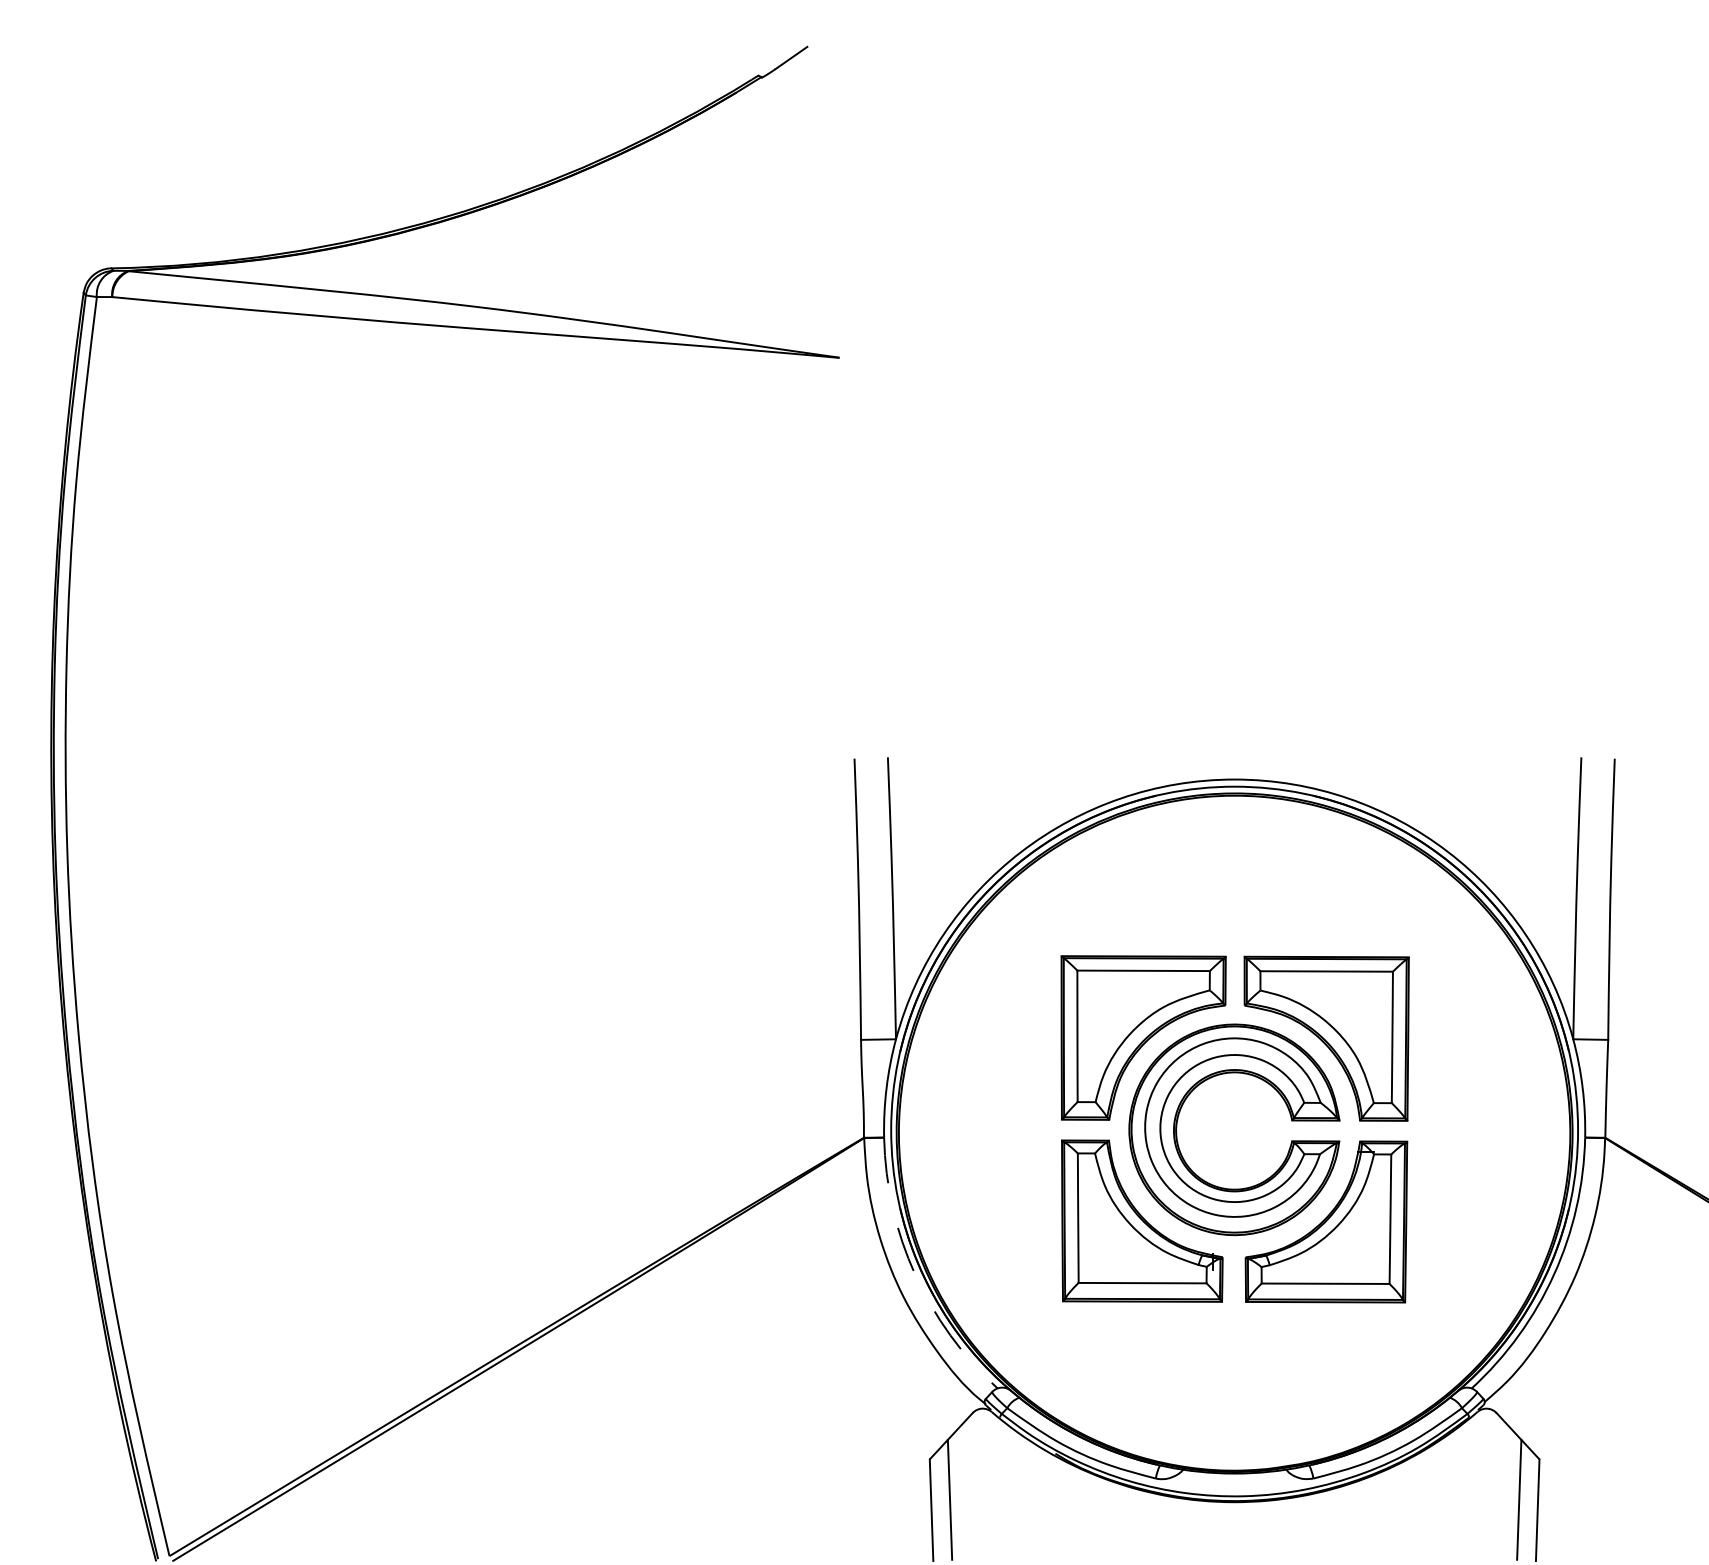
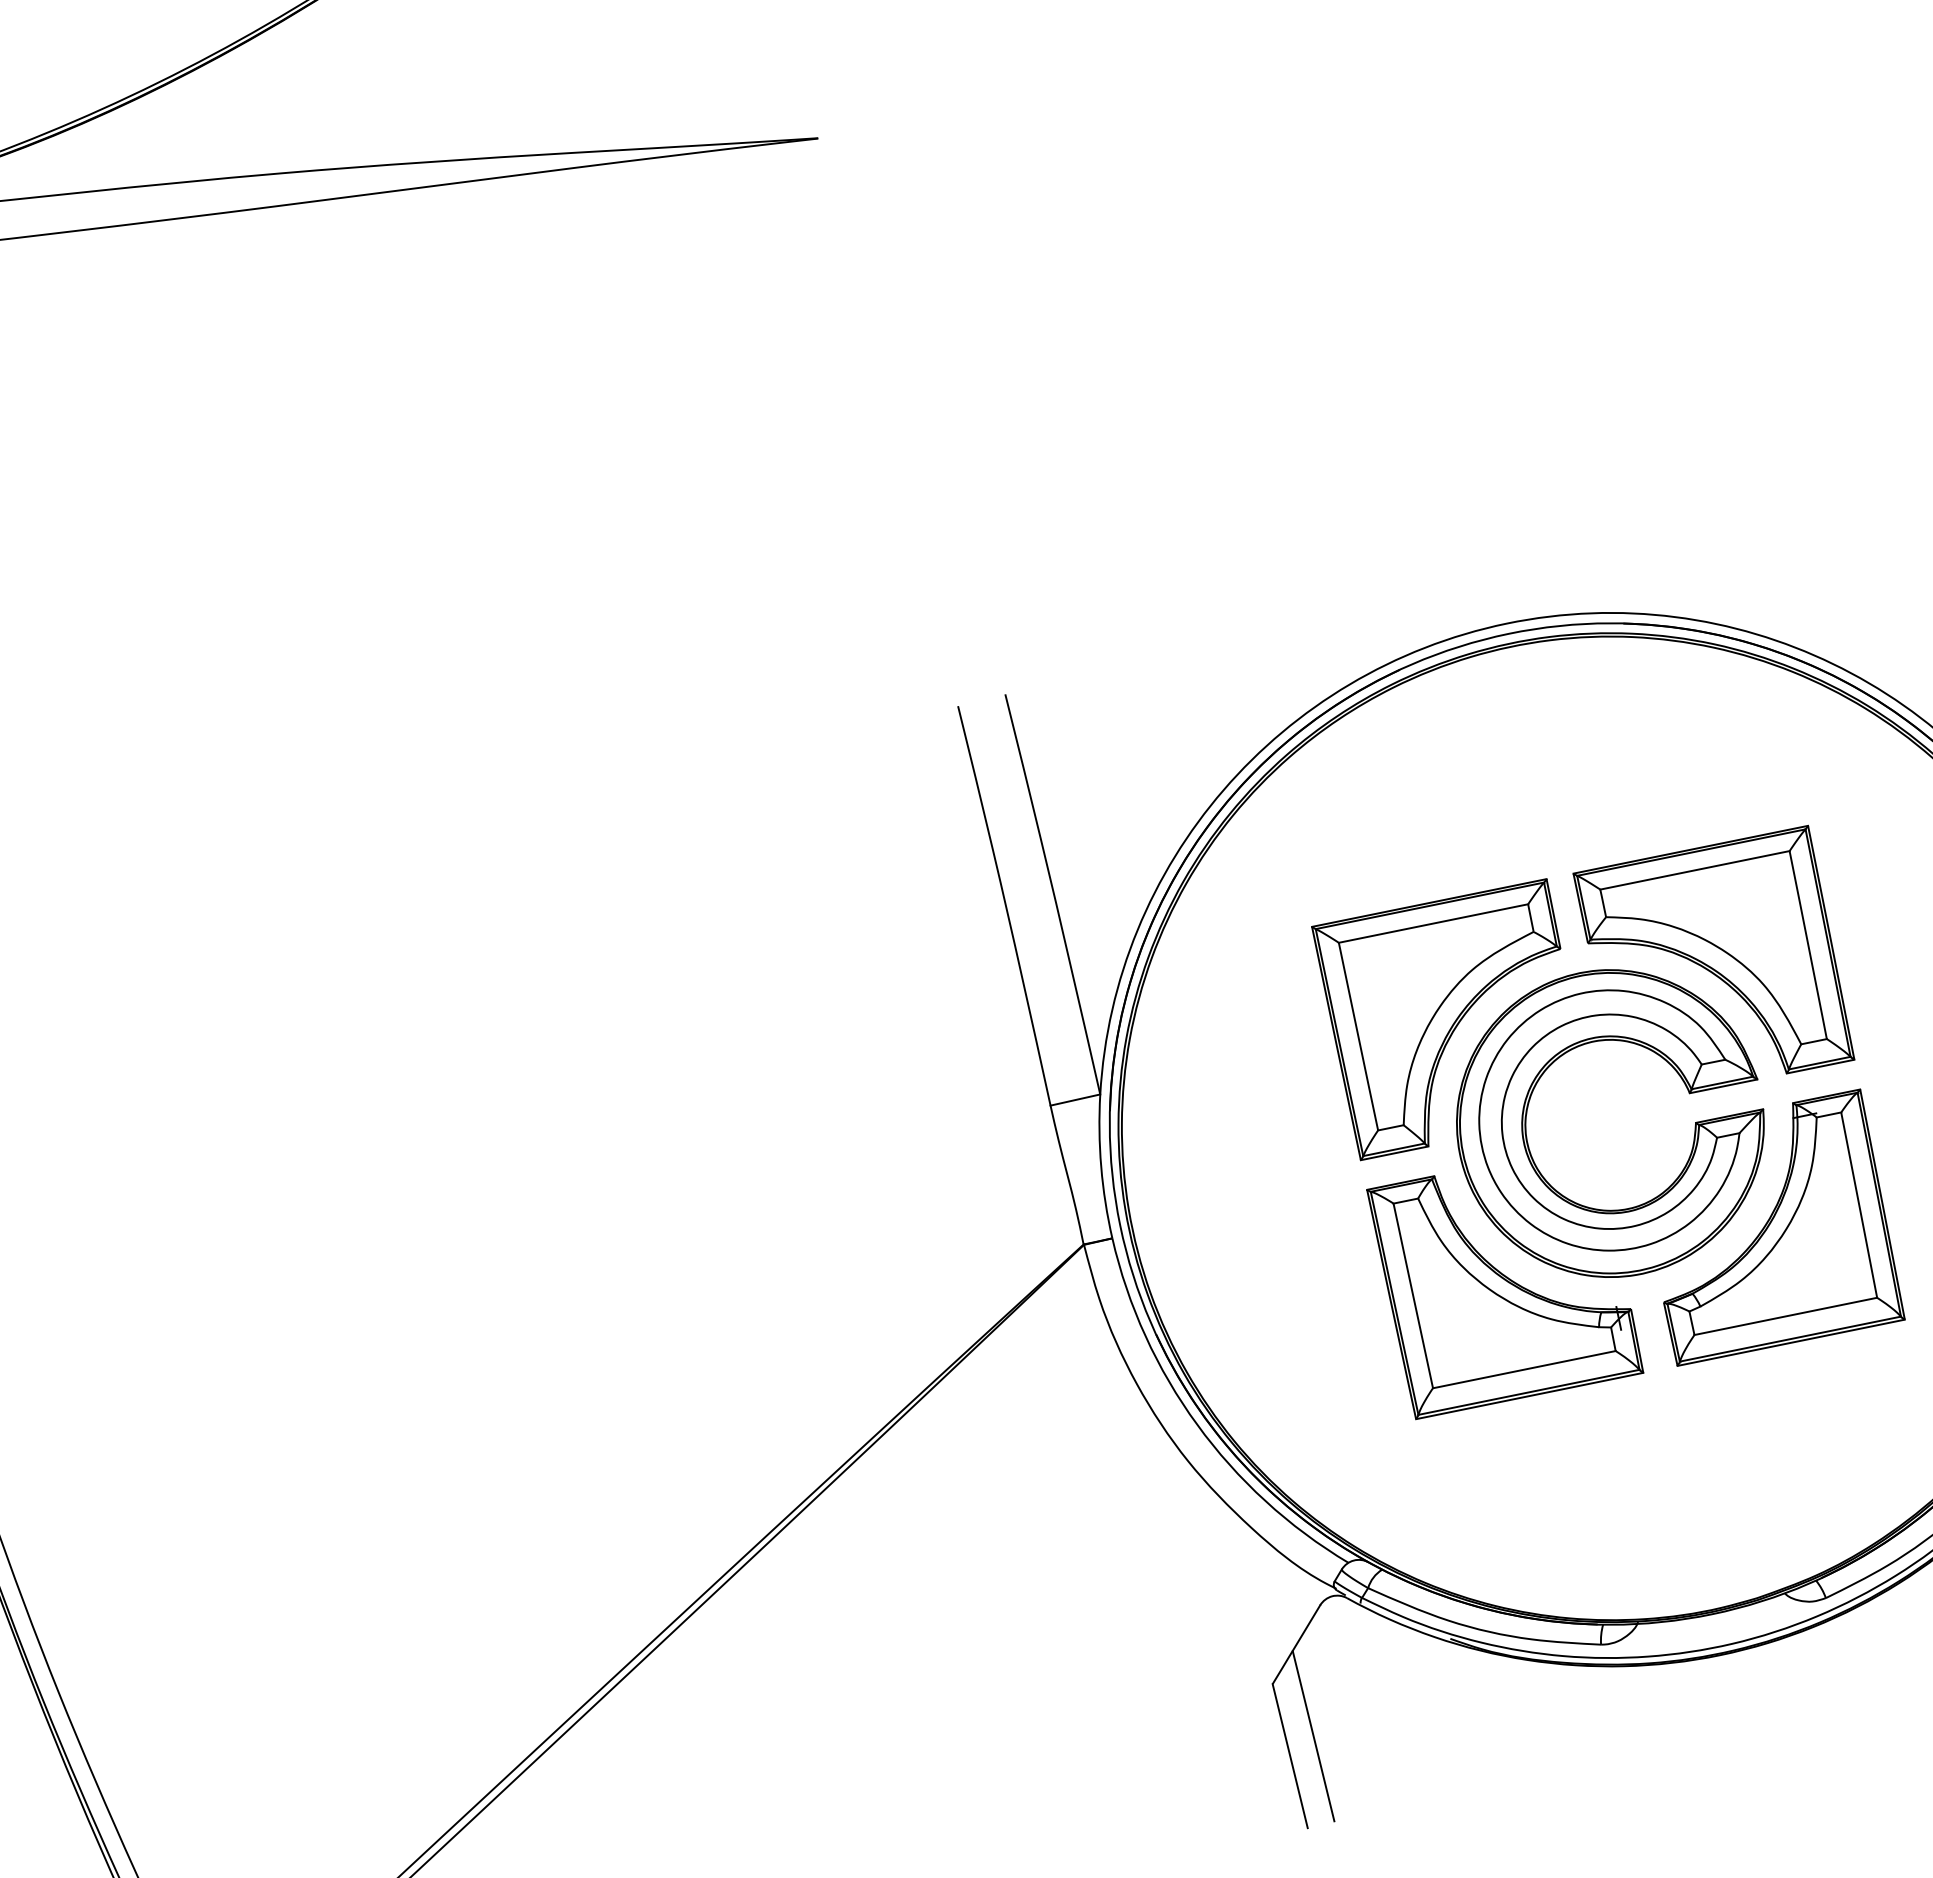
arc: (915, 1274) -> (1197, 1424), dashed -> solid

